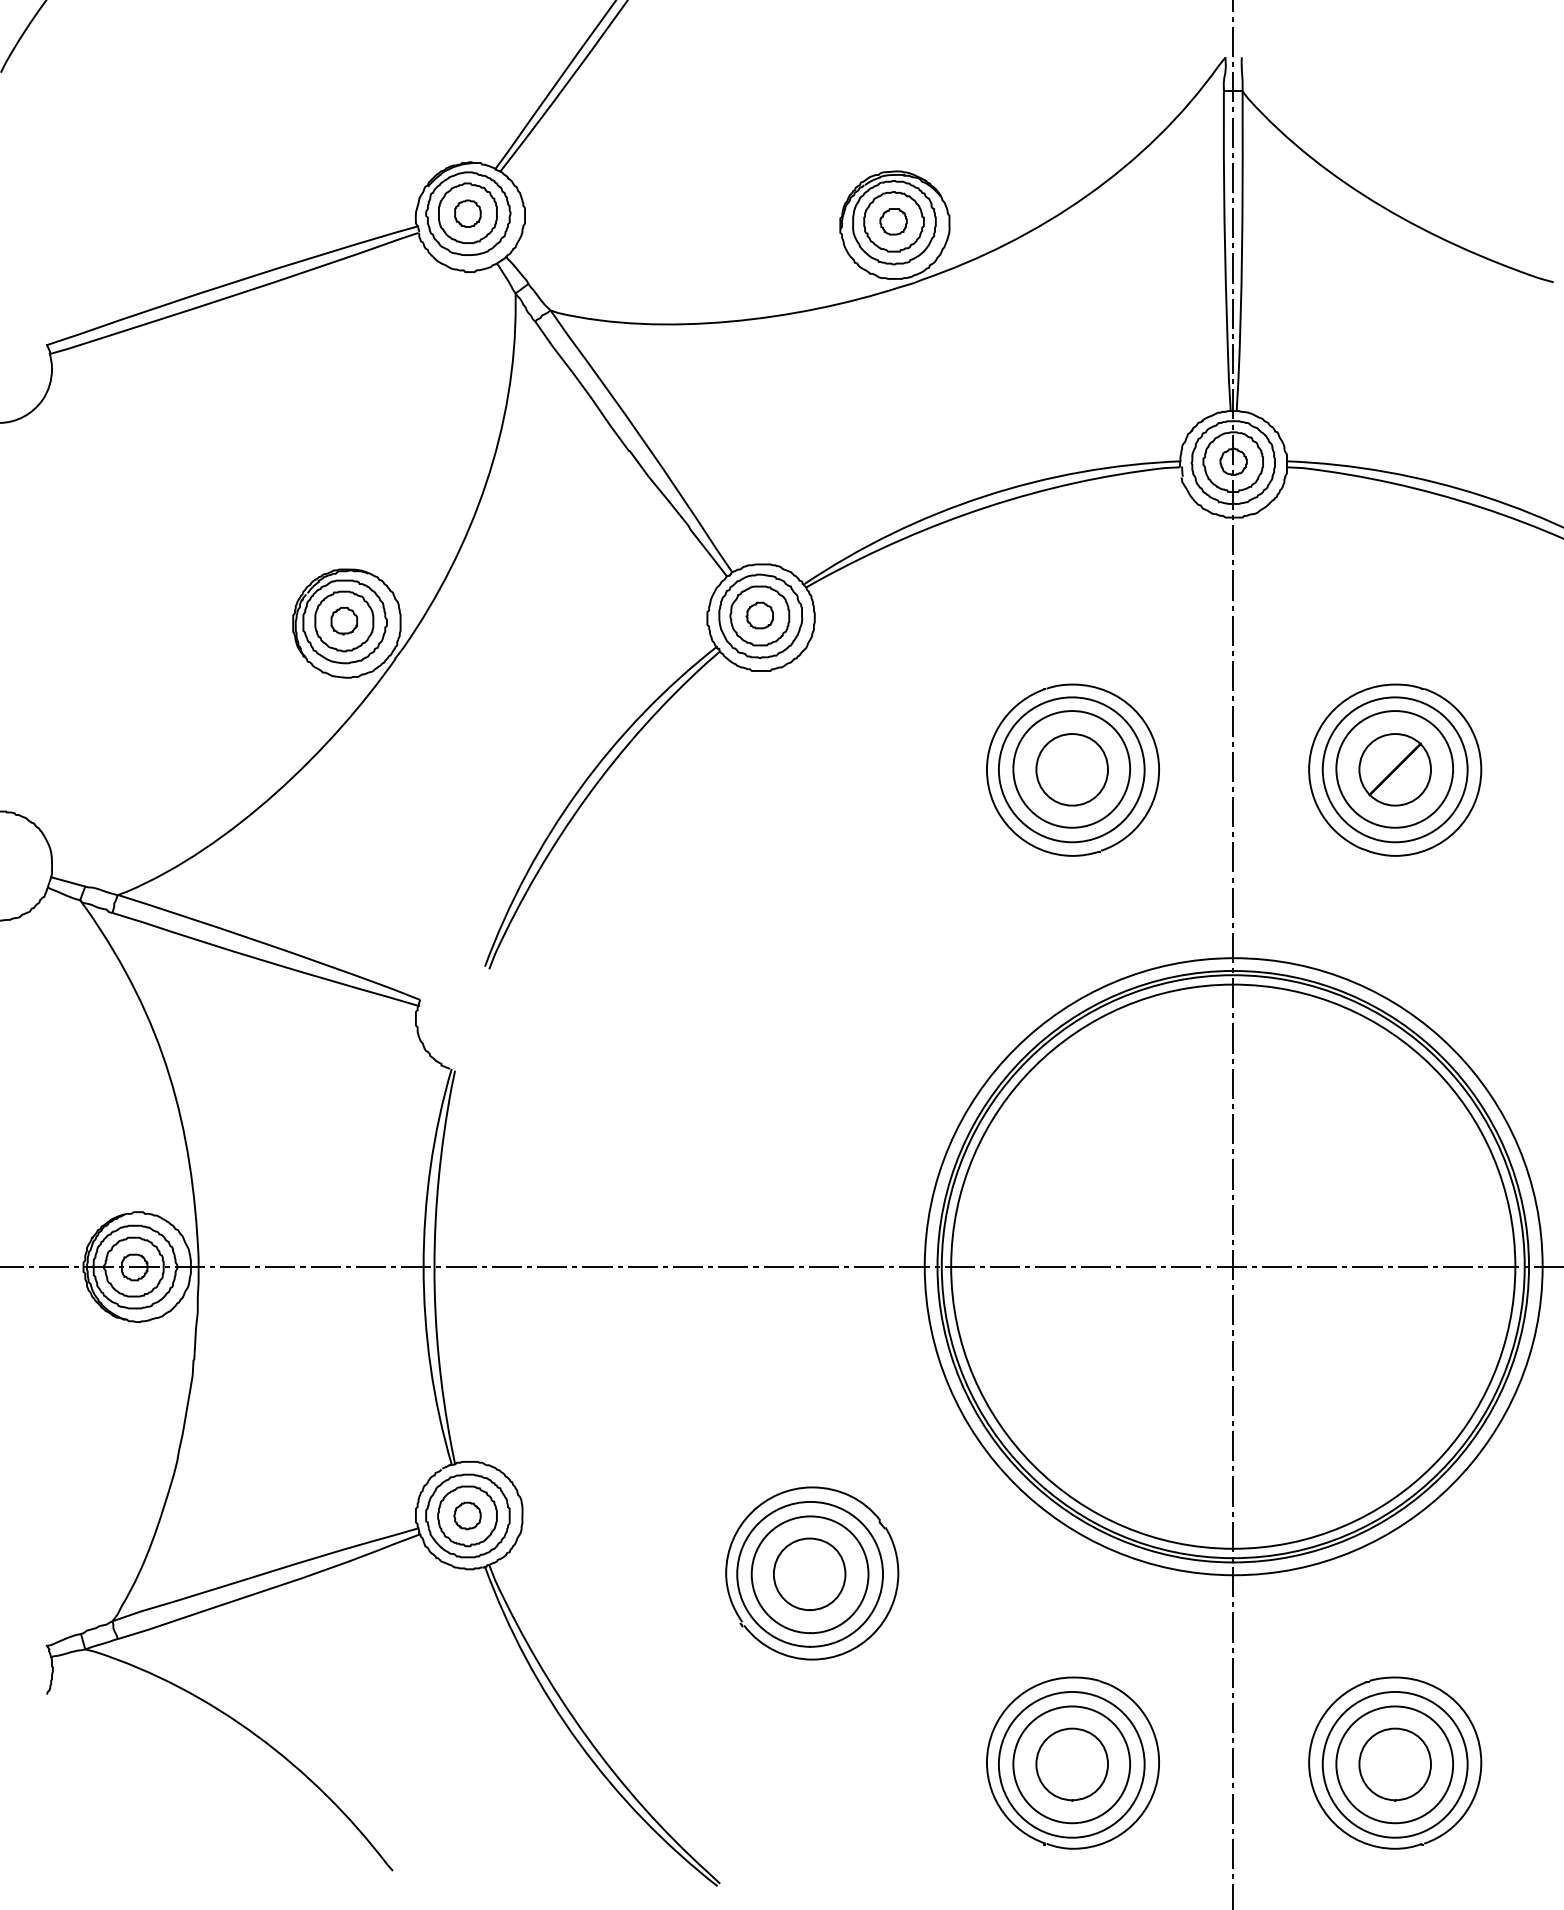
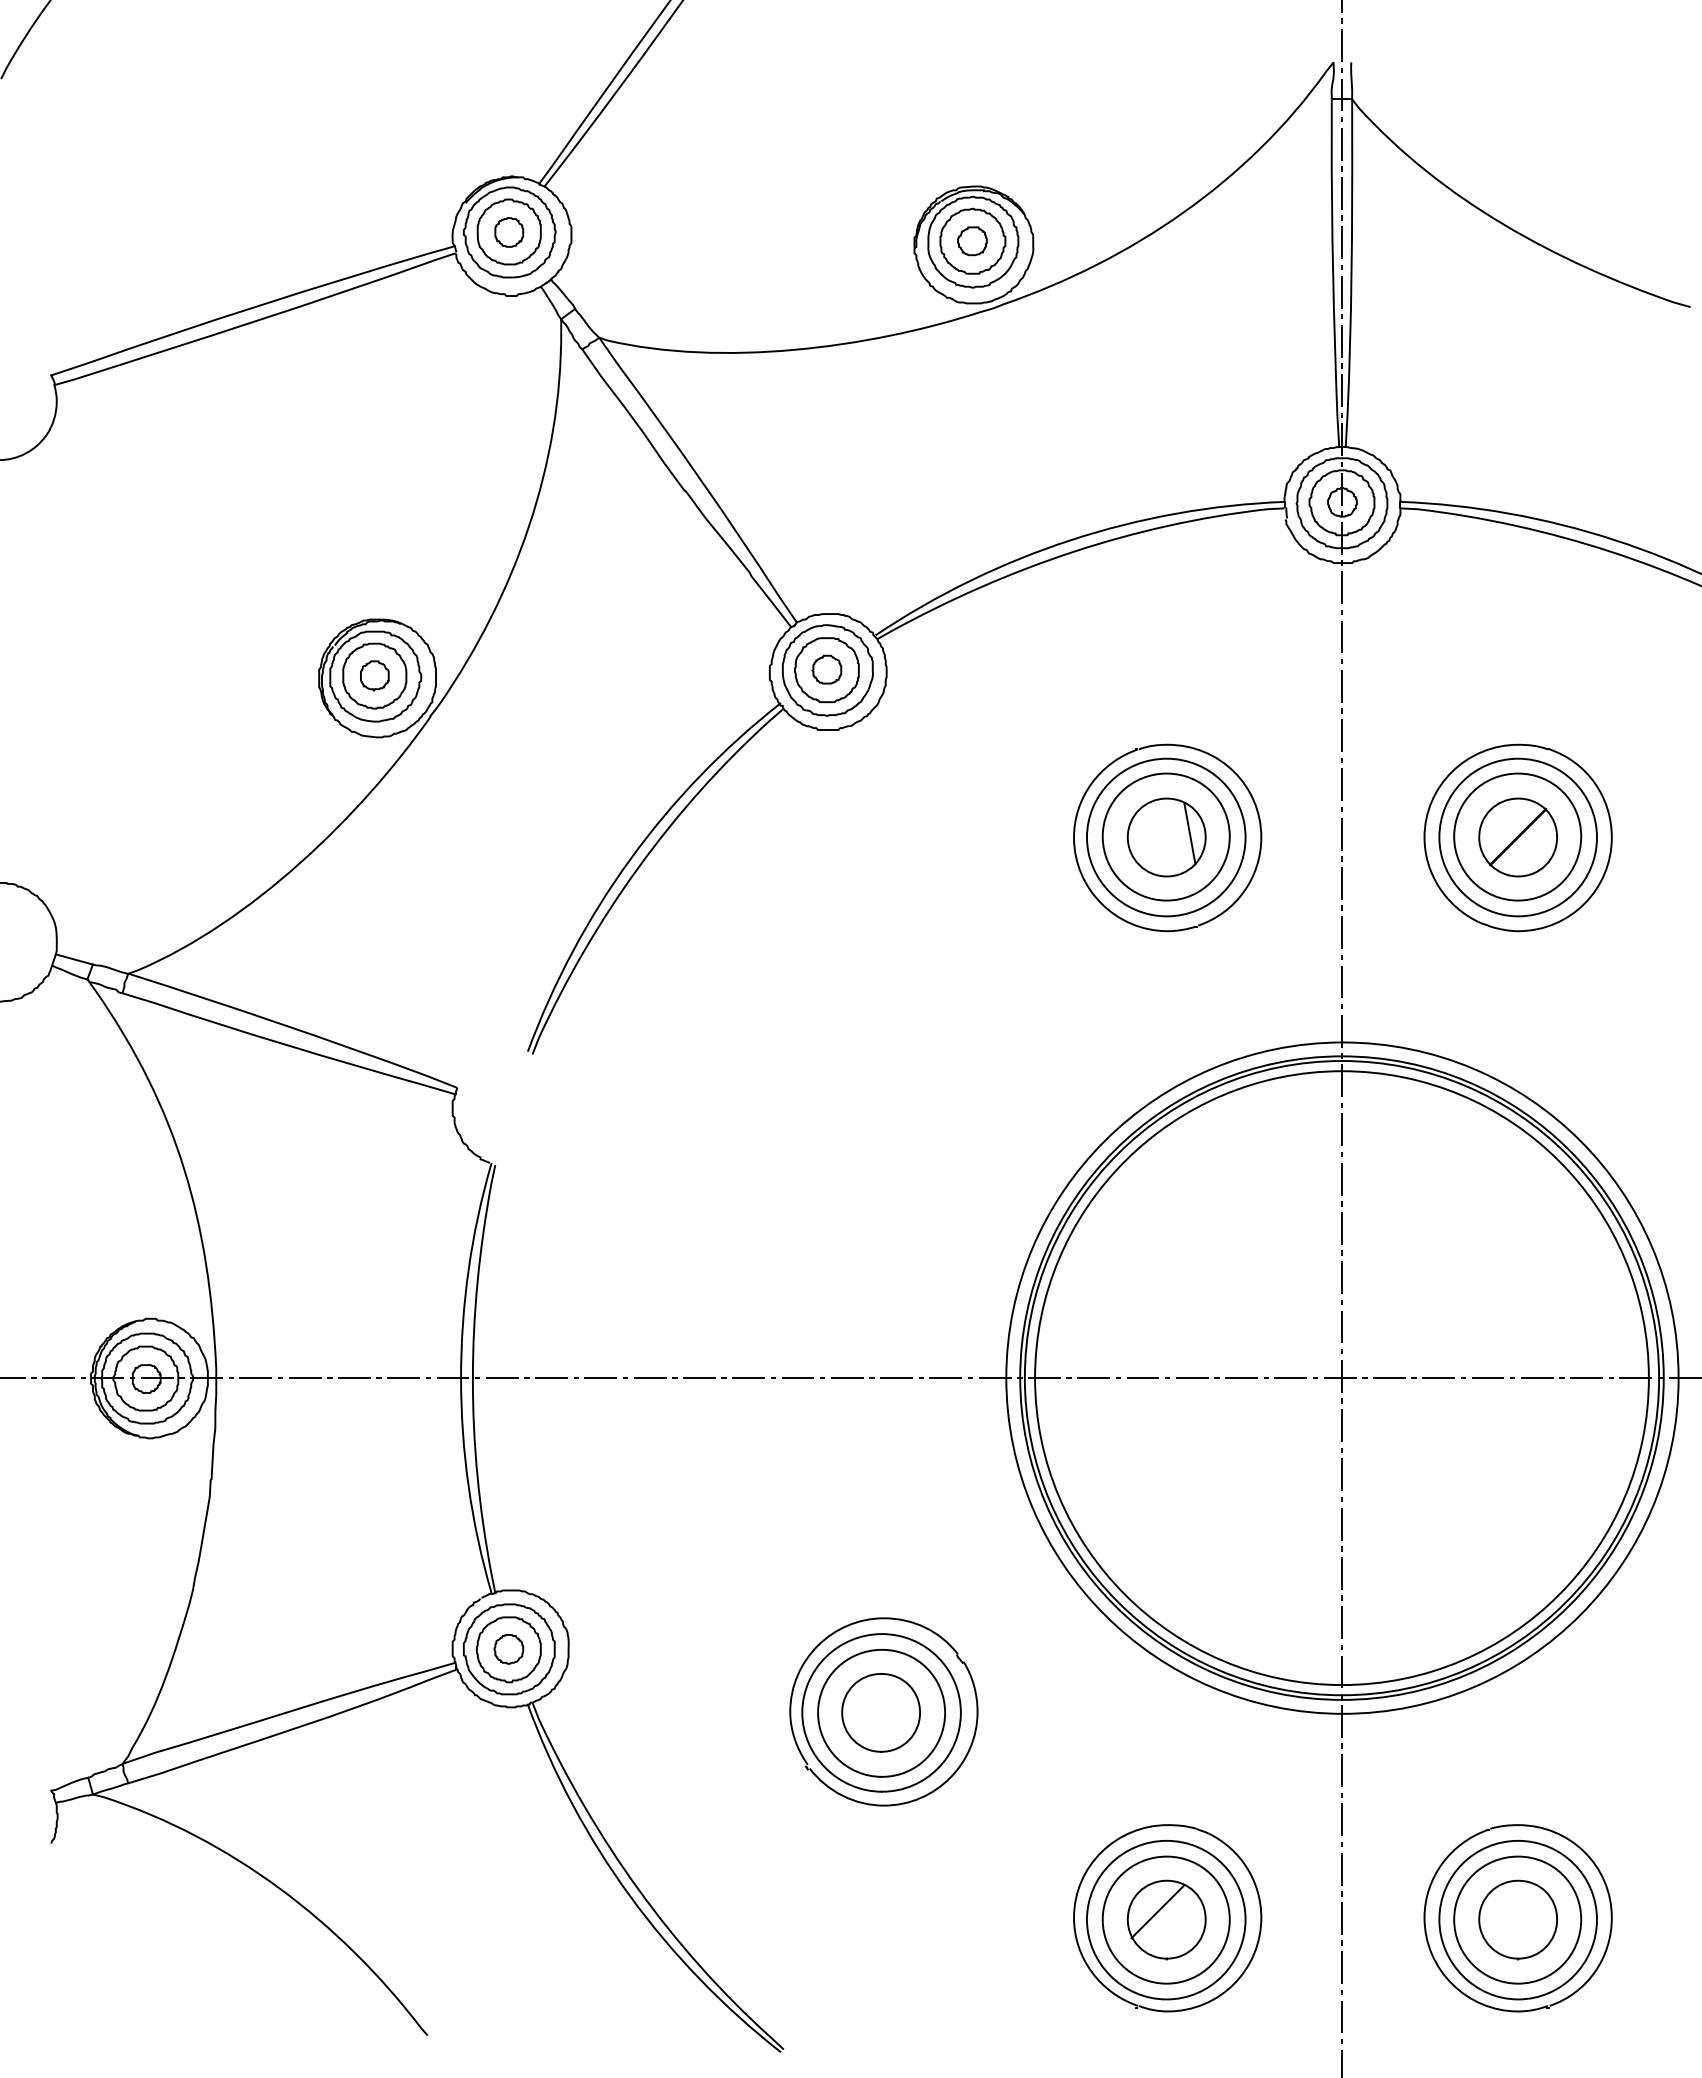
line: (1093, 766) -> (1189, 833), added
line: (1063, 1756) -> (1157, 1911), added

